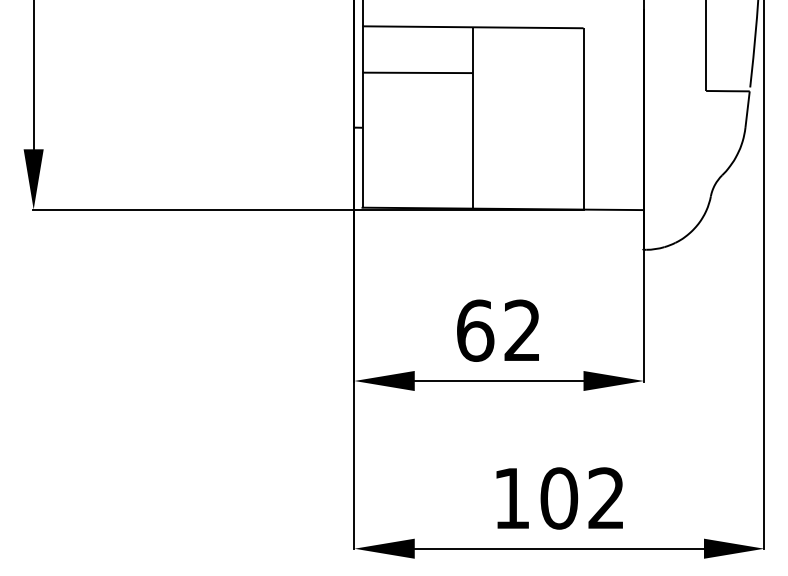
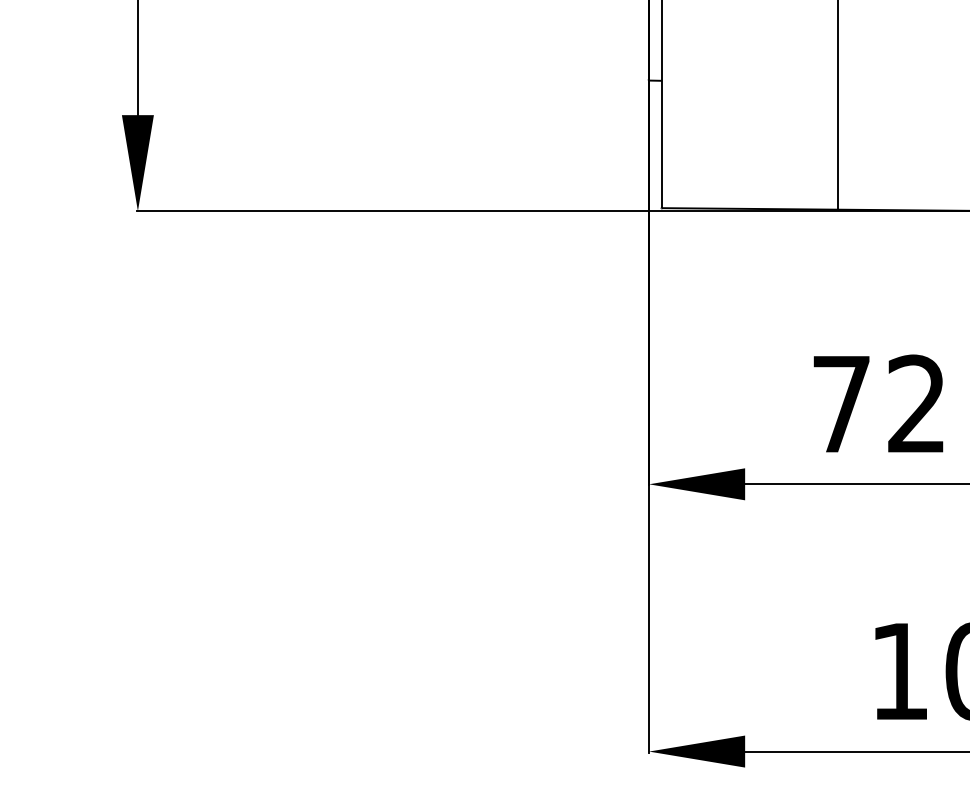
text: (475, 330) -> (841, 403), 62 -> 72

